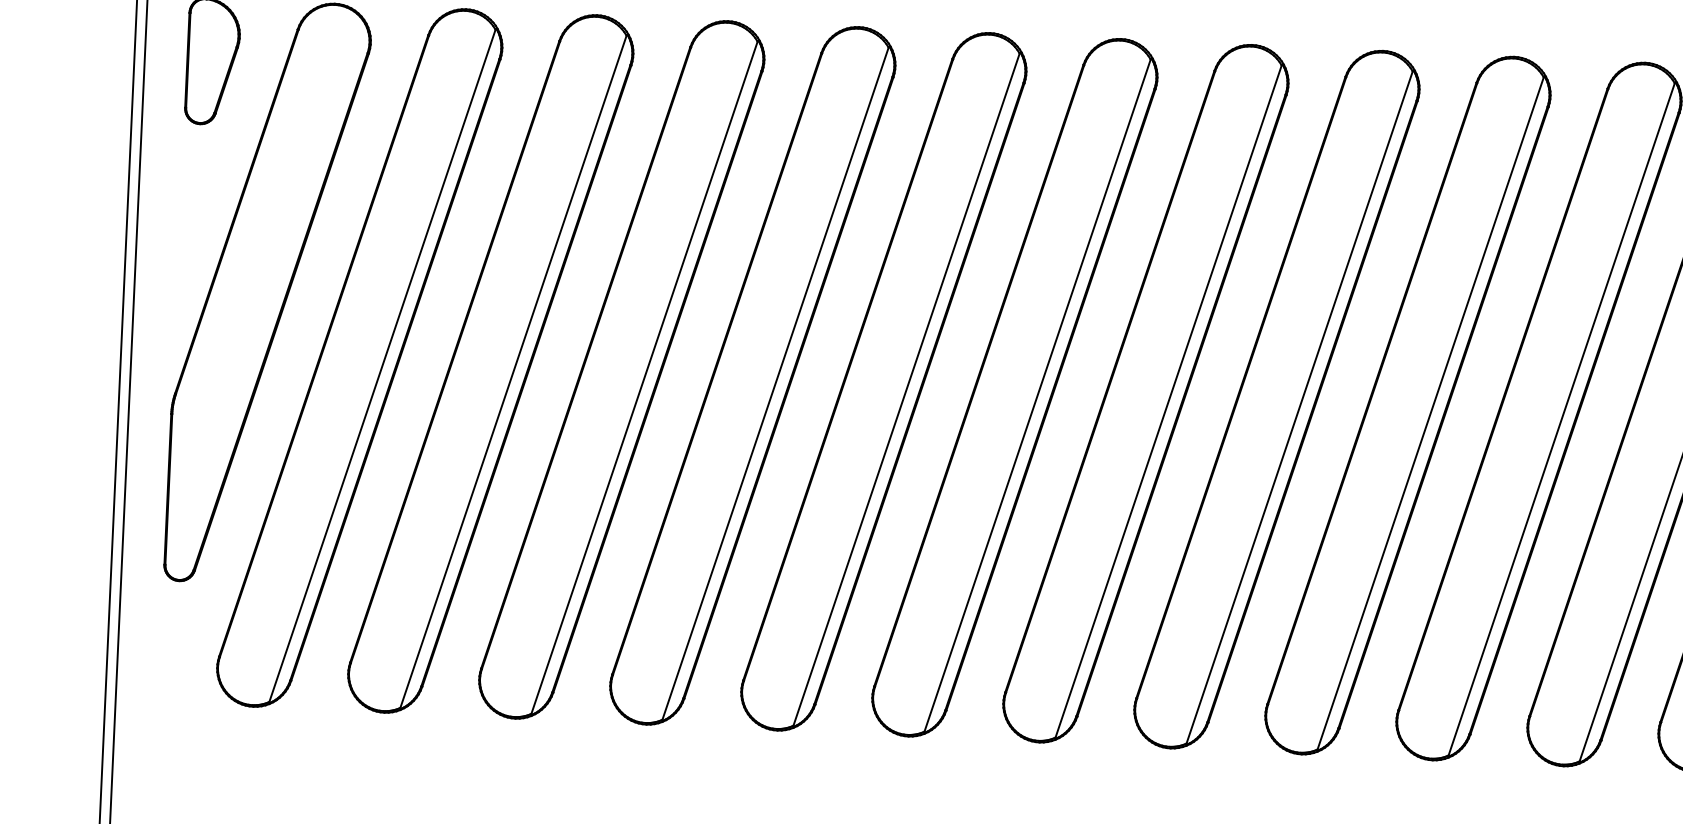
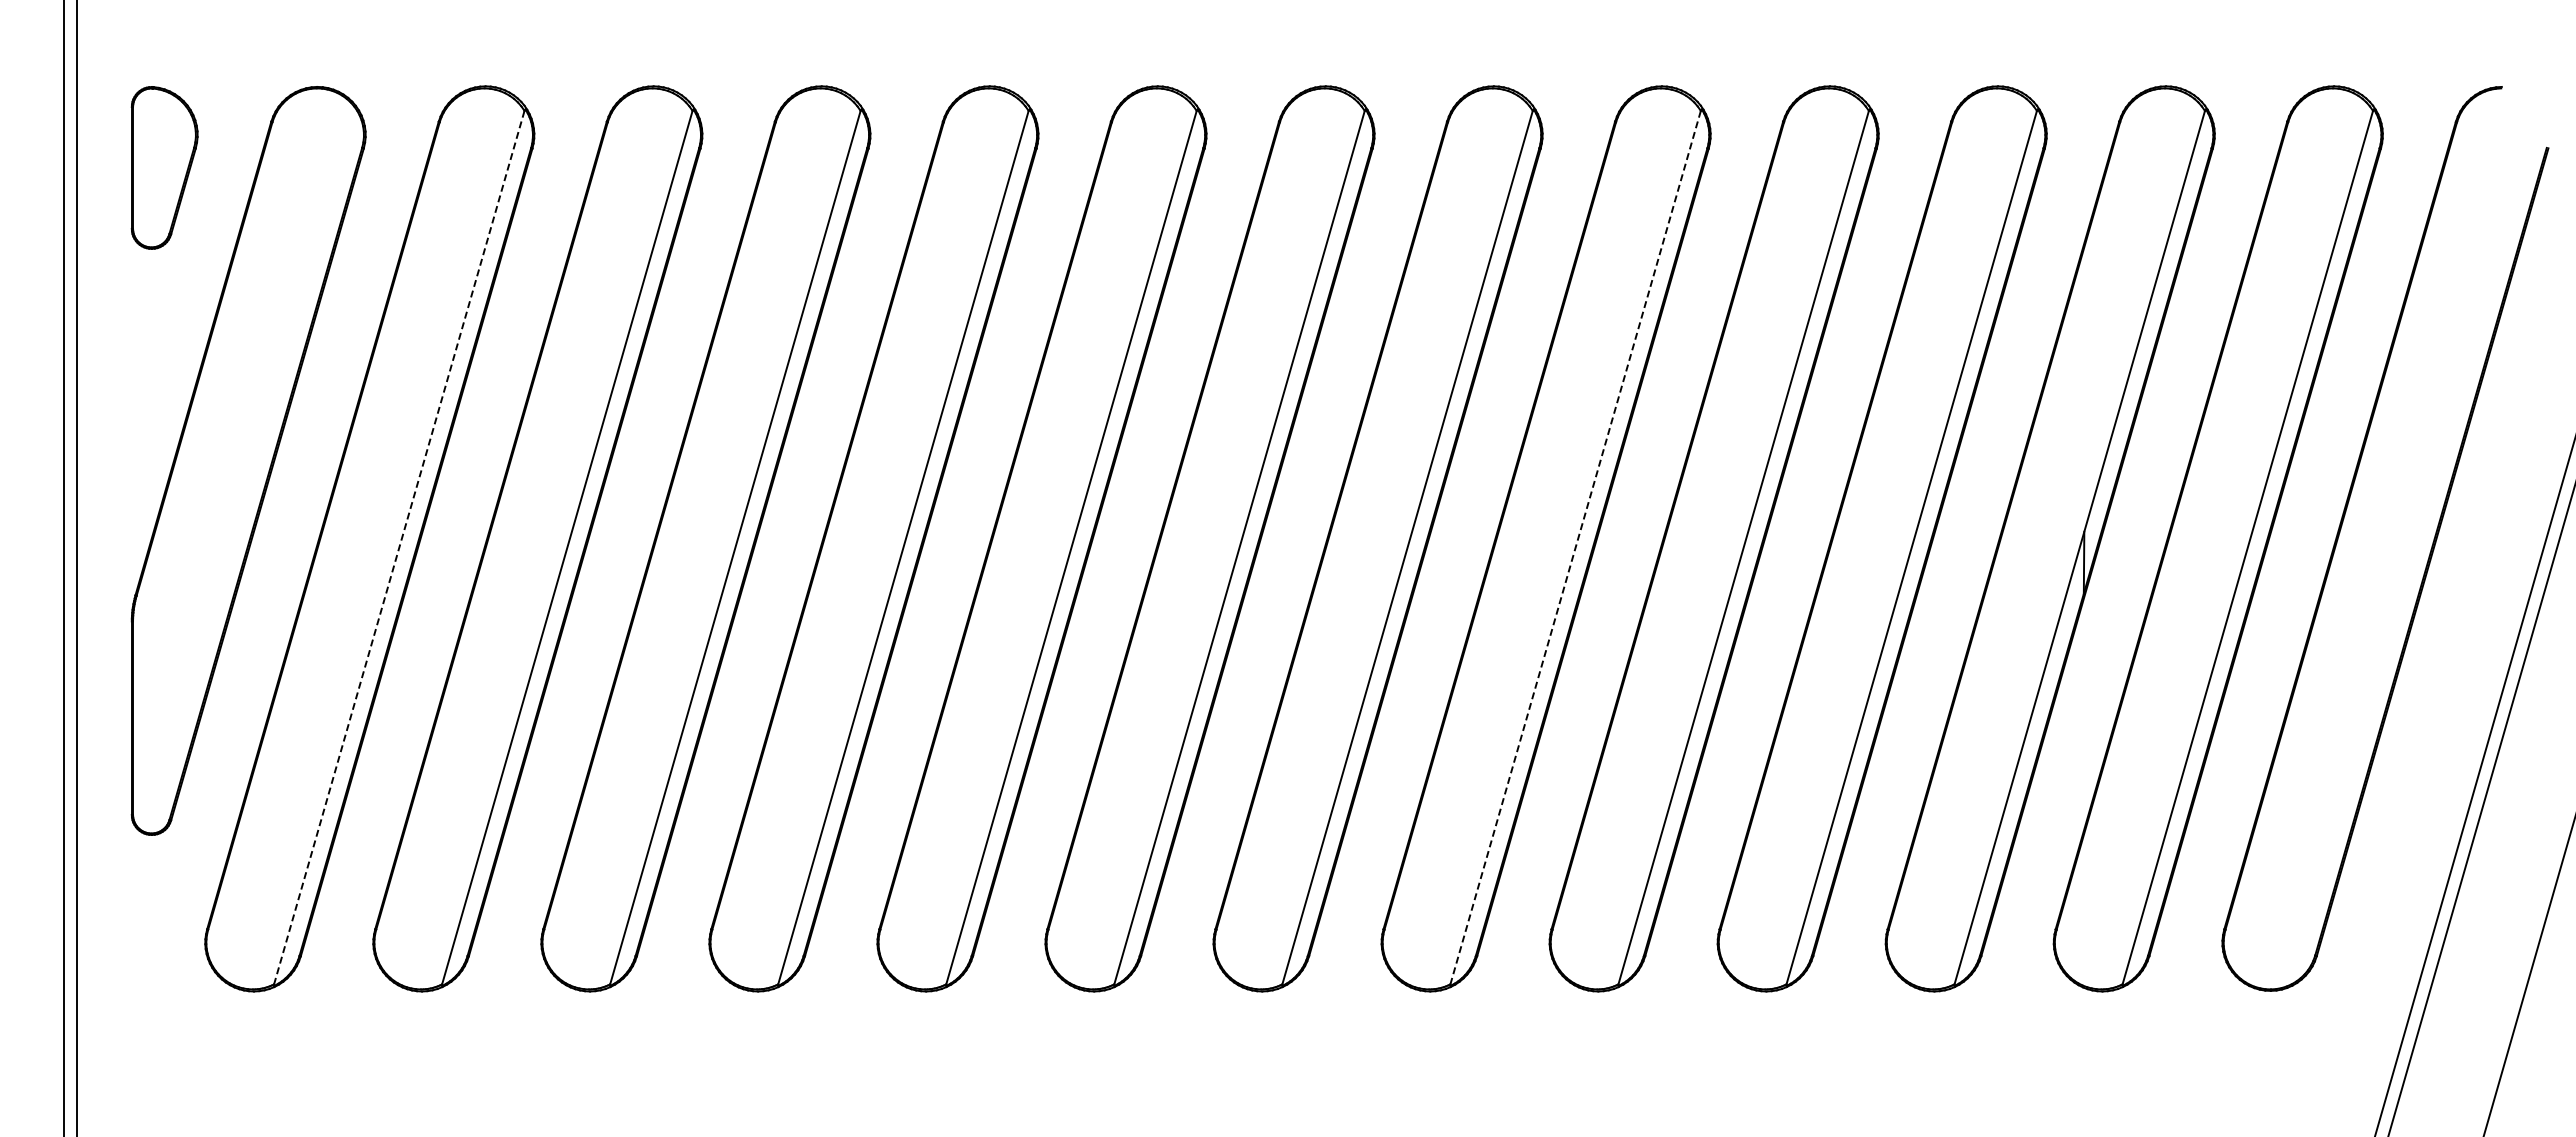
line: (382, 366) -> (399, 548), solid -> dashed
line: (1299, 408) -> (1575, 548), solid -> dashed

